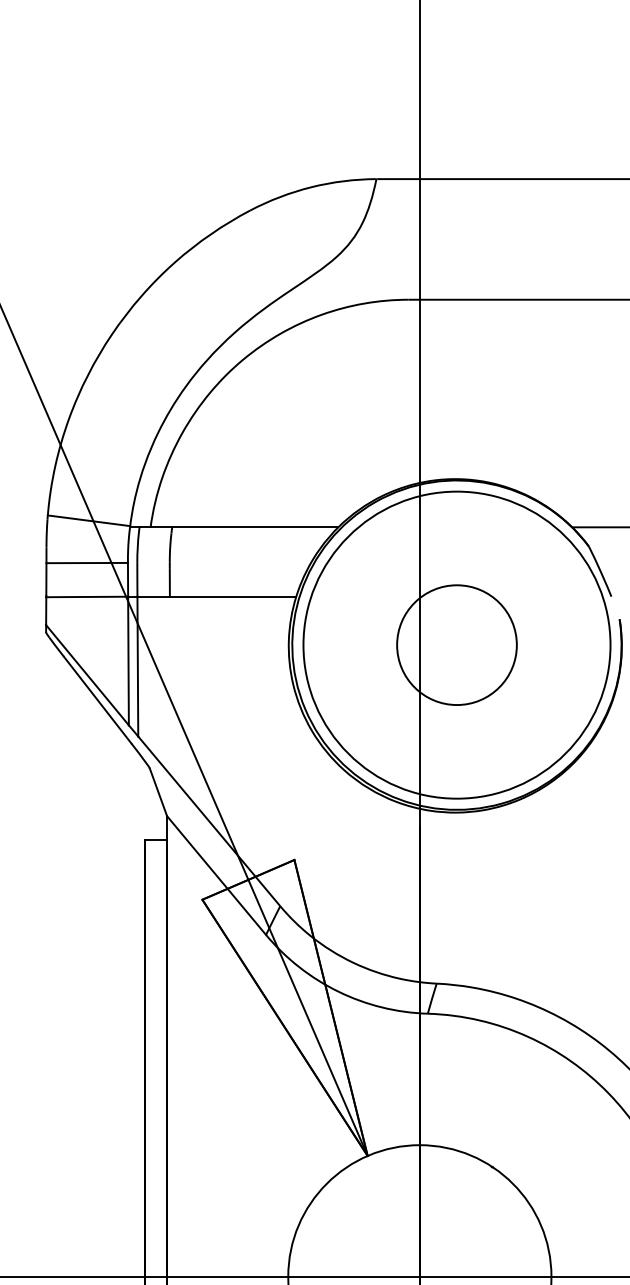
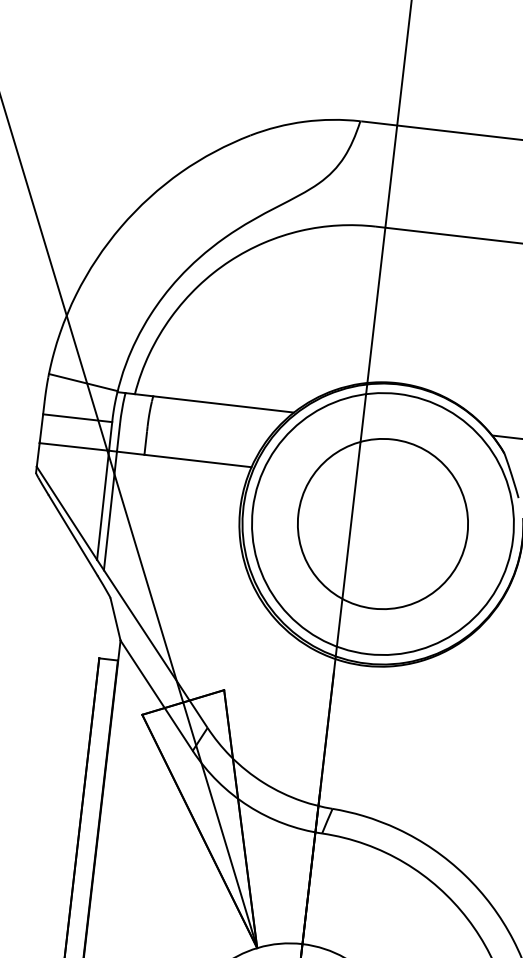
circle: (456, 644) -> (382, 523), size x1.67

